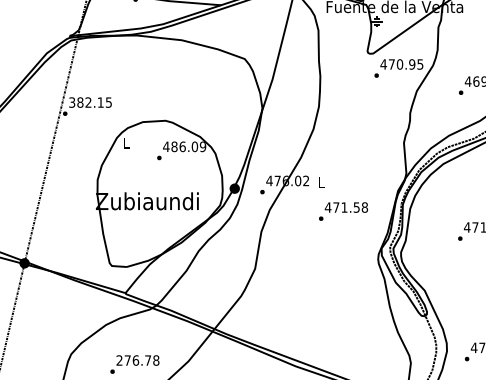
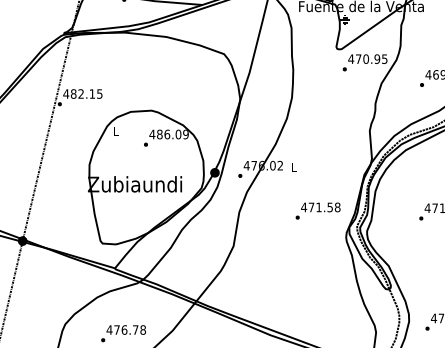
text: (71, 102) -> (65, 93), 382.15 -> 482.15
text: (343, 211) -> (318, 211), moved
text: (119, 360) -> (109, 329), 276.78 -> 476.78

